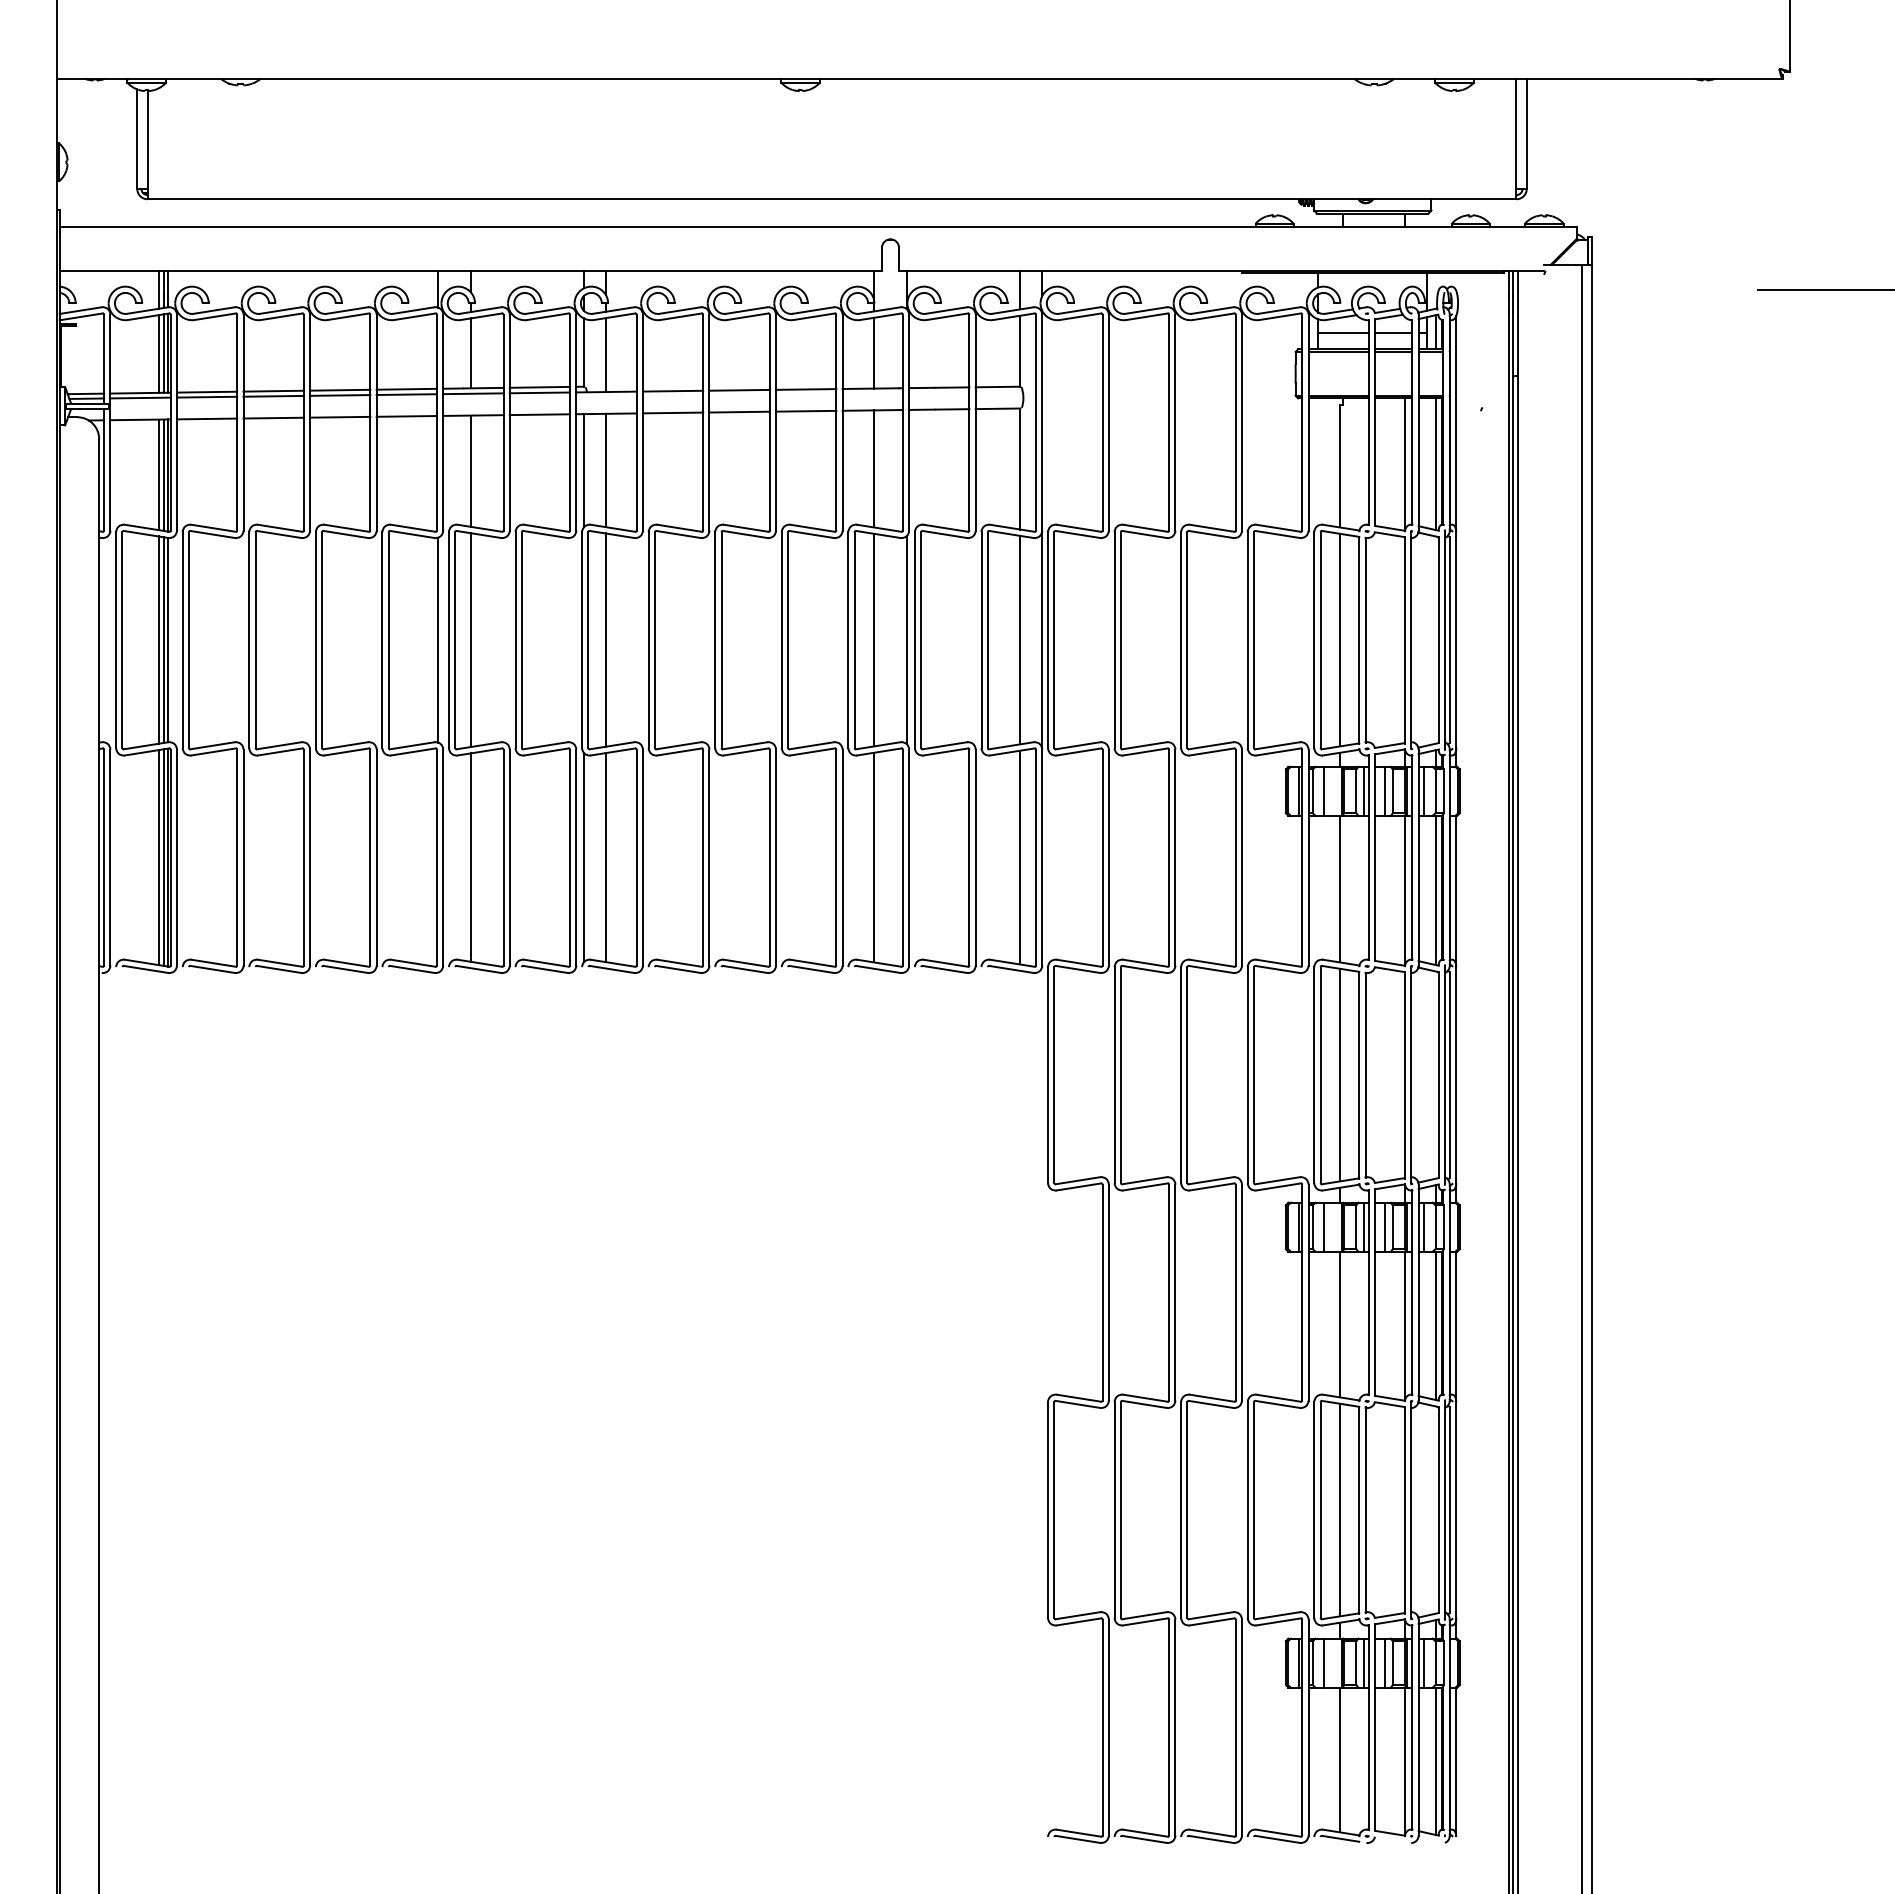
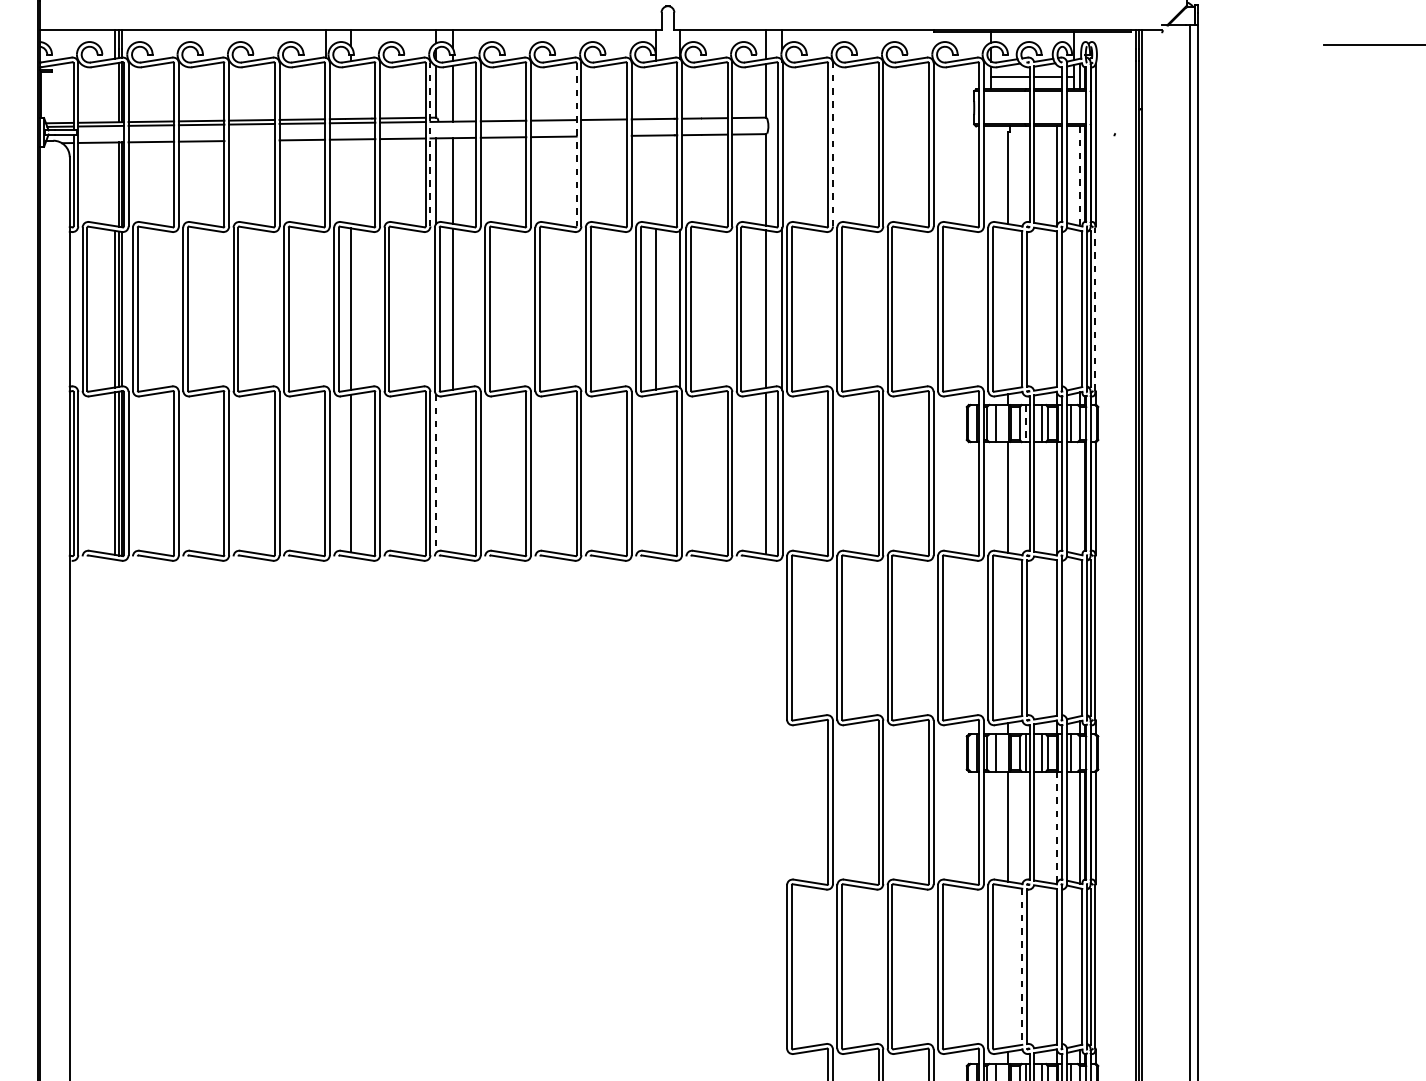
line: (874, 352) -> (655, 91), removed
line: (158, 353) -> (114, 92), removed
line: (470, 353) -> (350, 92), removed
line: (806, 410) -> (604, 135), removed
line: (340, 416) -> (252, 140), removed
line: (576, 422) -> (430, 144), solid -> dashed
line: (769, 422) -> (576, 144), solid -> dashed
line: (1108, 422) -> (832, 144), solid -> dashed
line: (1435, 464) -> (1079, 176), solid -> dashed
line: (874, 468) -> (655, 179), removed
line: (470, 470) -> (350, 180), removed
line: (158, 474) -> (114, 184), removed
line: (438, 639) -> (326, 308), removed
line: (1340, 639) -> (1008, 308), removed
line: (1456, 640) -> (1095, 309), solid -> dashed
line: (1364, 791) -> (1026, 423), solid -> dashed
line: (583, 857) -> (435, 473), solid -> dashed
line: (605, 857) -> (452, 473), removed
line: (874, 857) -> (655, 473), removed
line: (1435, 890) -> (1079, 498), removed
line: (1340, 1074) -> (1008, 637), removed
line: (1405, 1325) -> (1057, 827), solid -> dashed
line: (1340, 1509) -> (1008, 966), removed
line: (1359, 1510) -> (1022, 967), solid -> dashed

